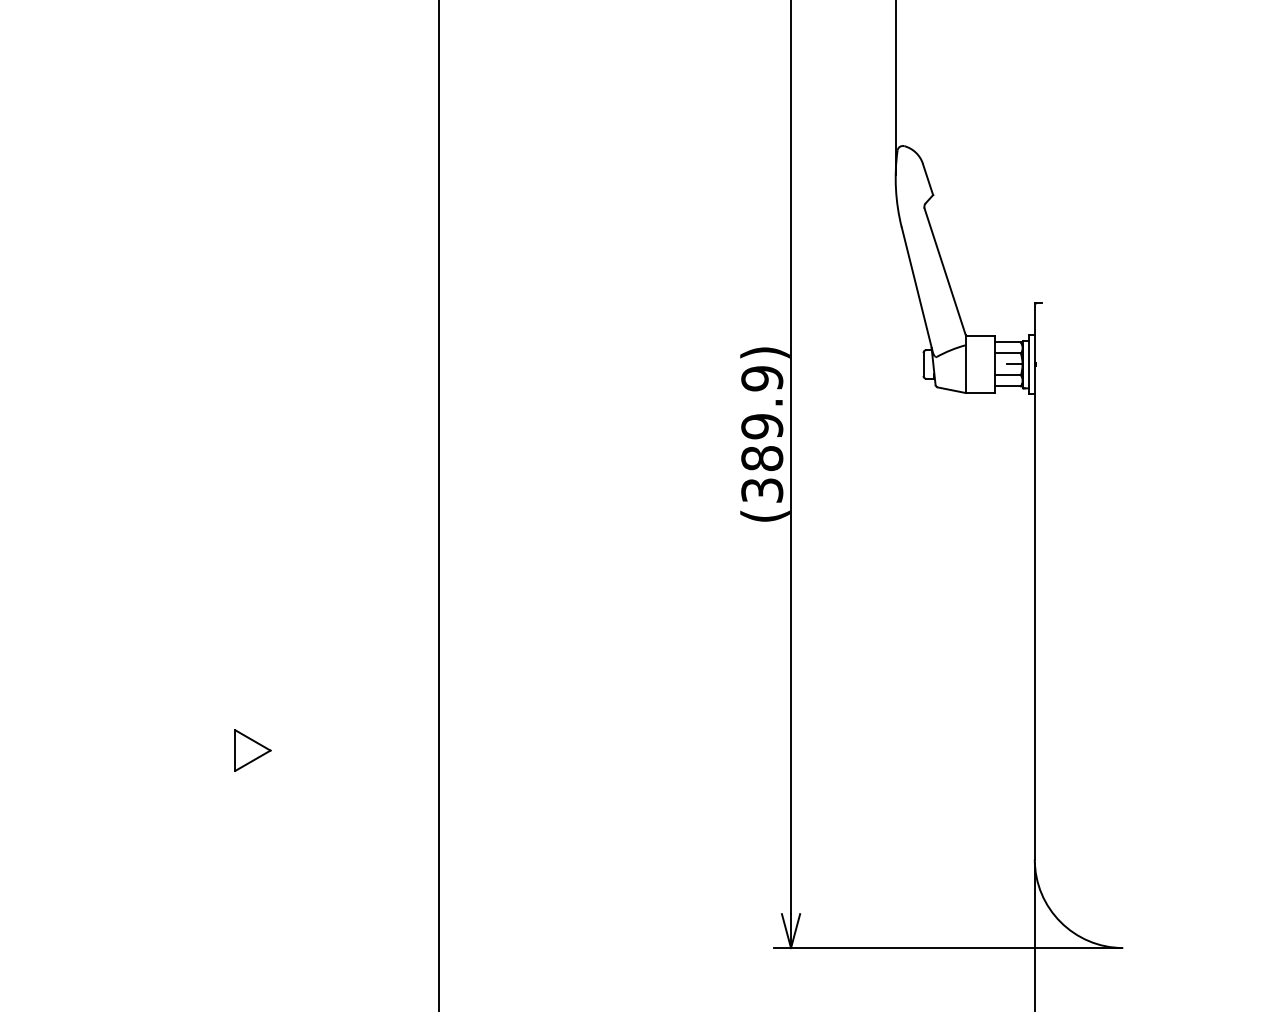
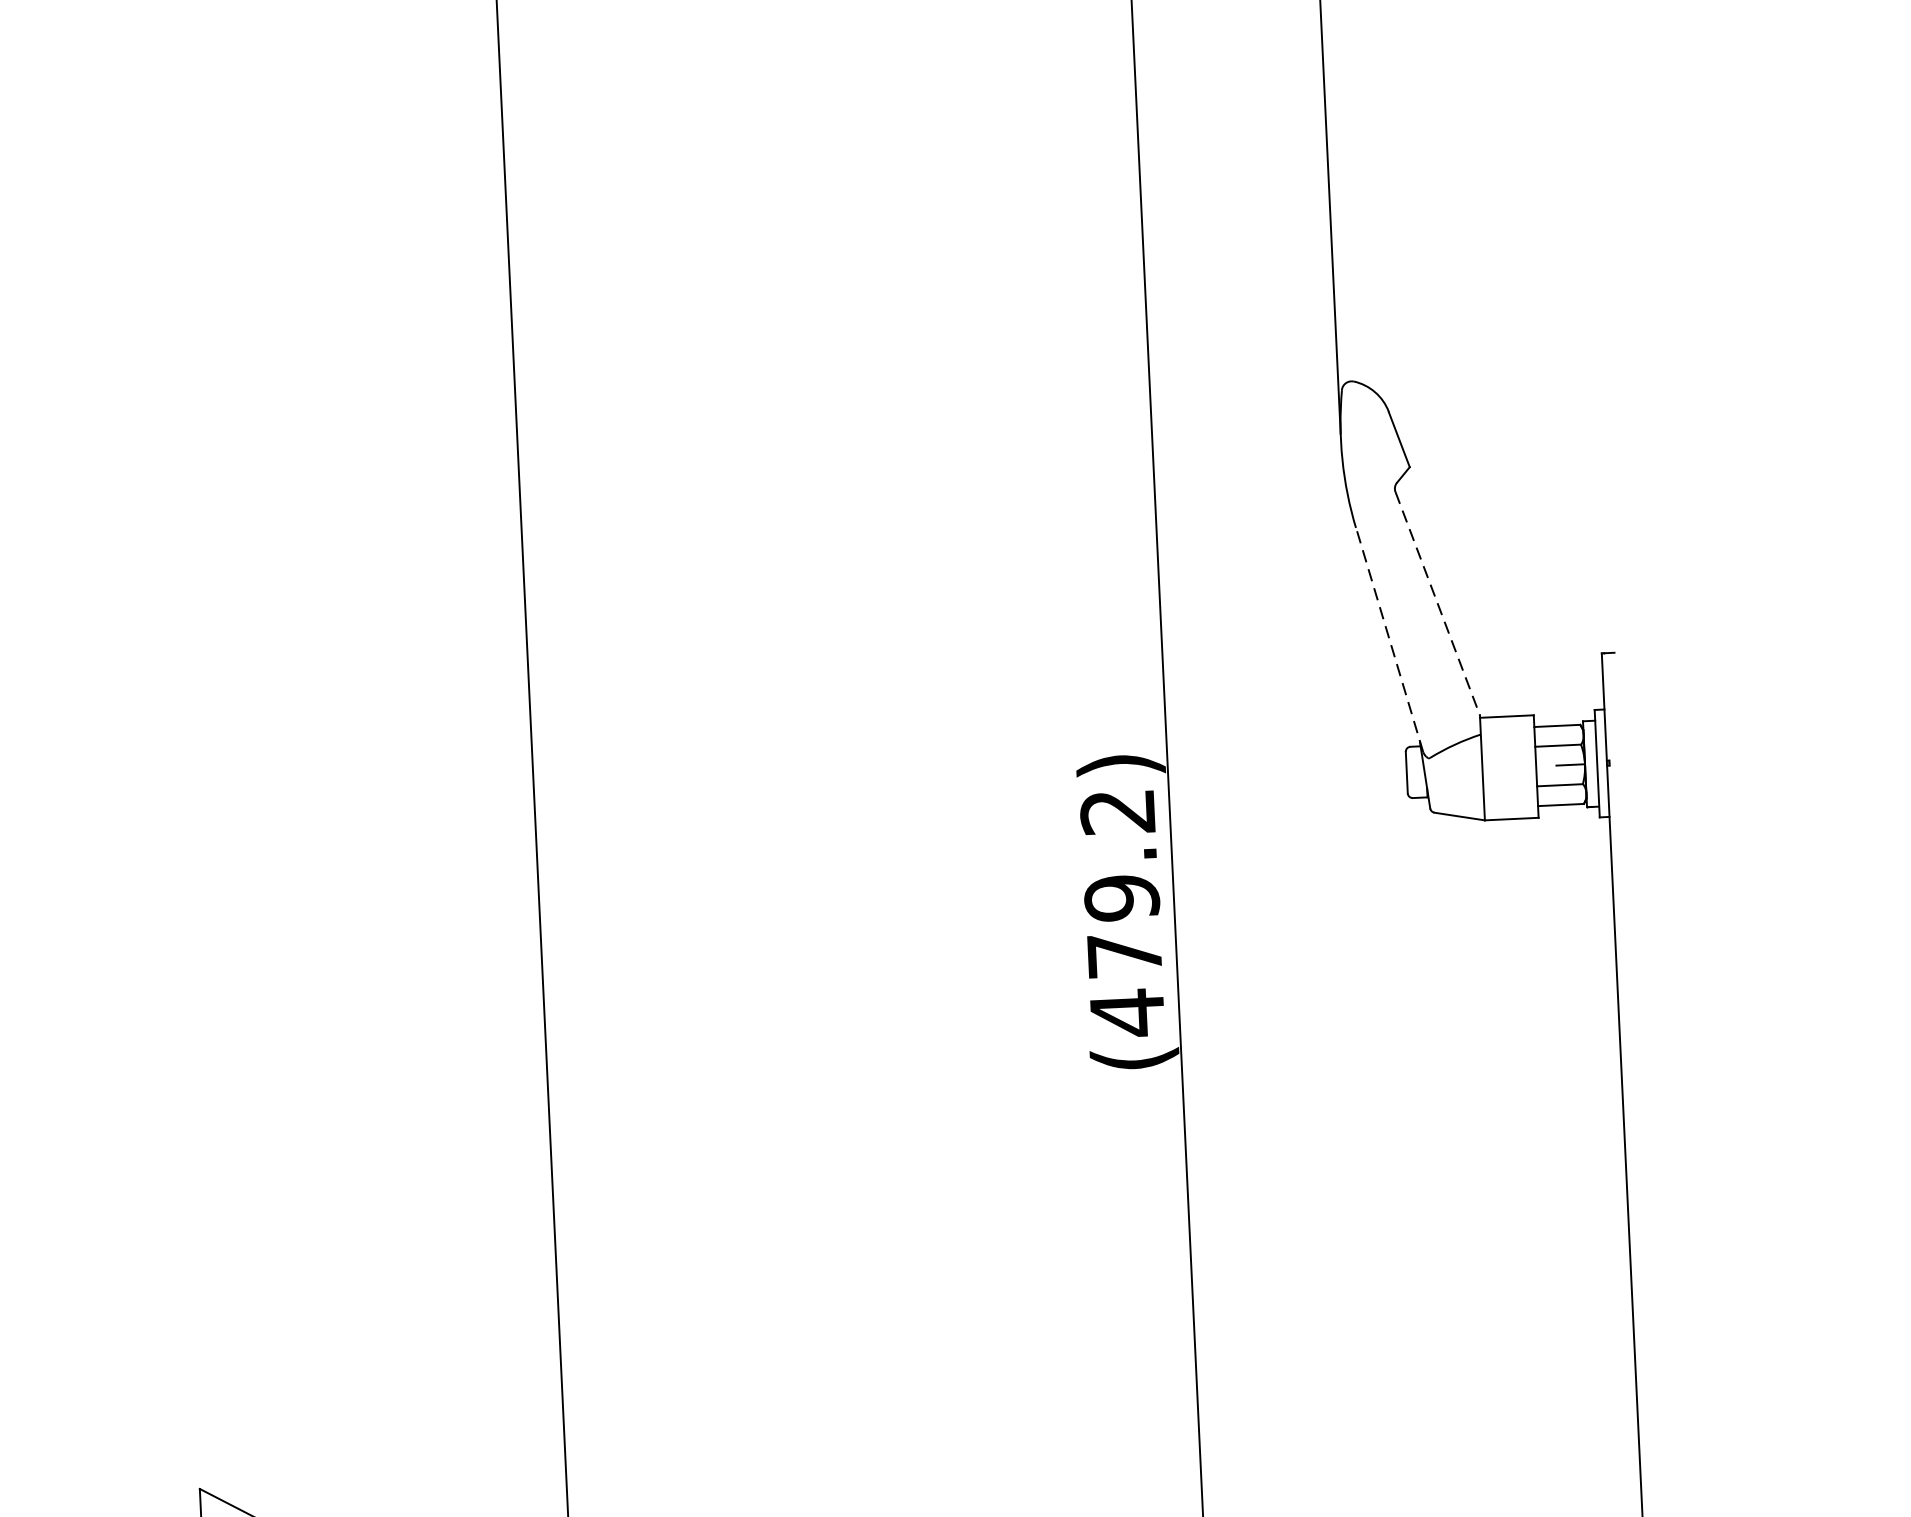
line: (945, 272) -> (1438, 605), solid -> dashed
line: (917, 290) -> (1389, 640), solid -> dashed
text: (762, 434) -> (1123, 912), (389.9) -> (479.2)

